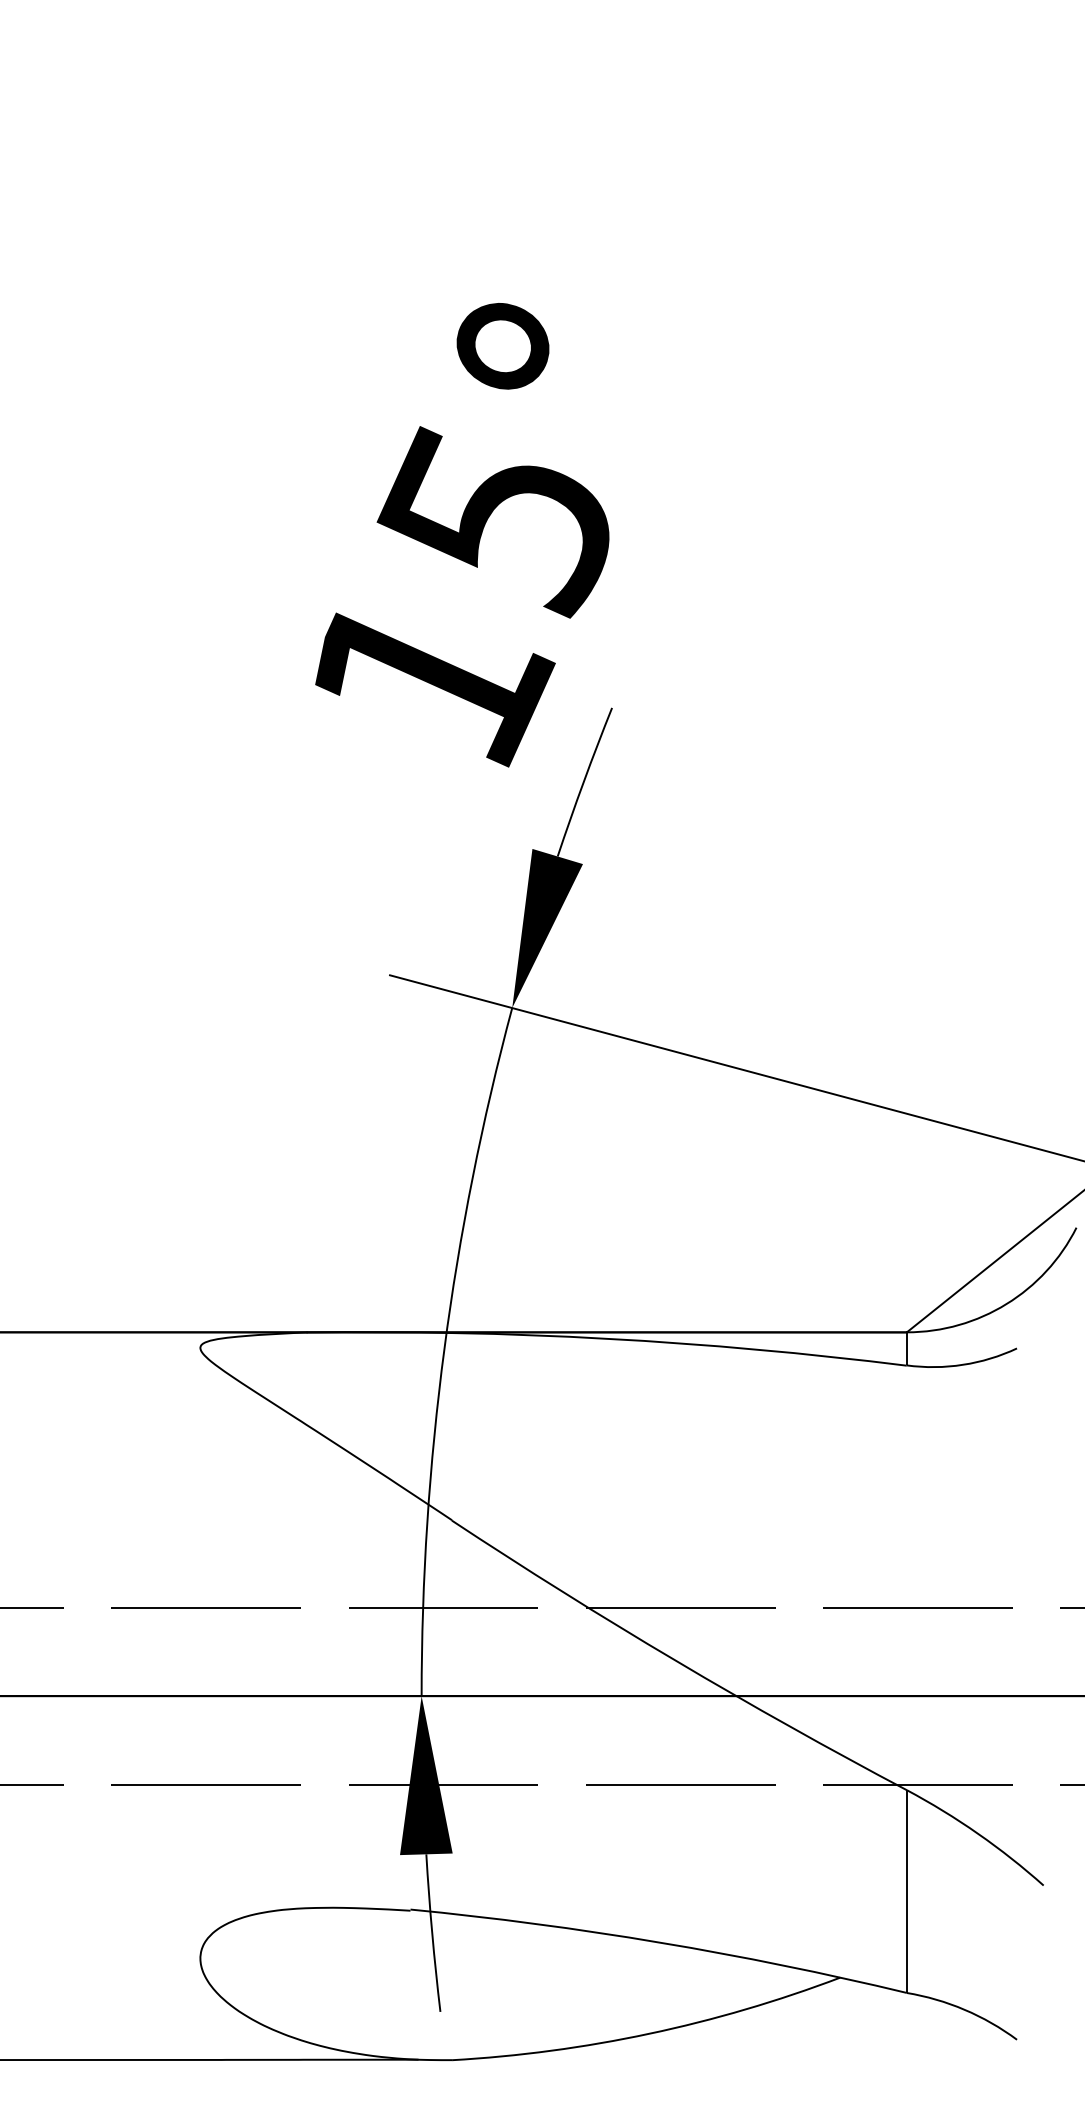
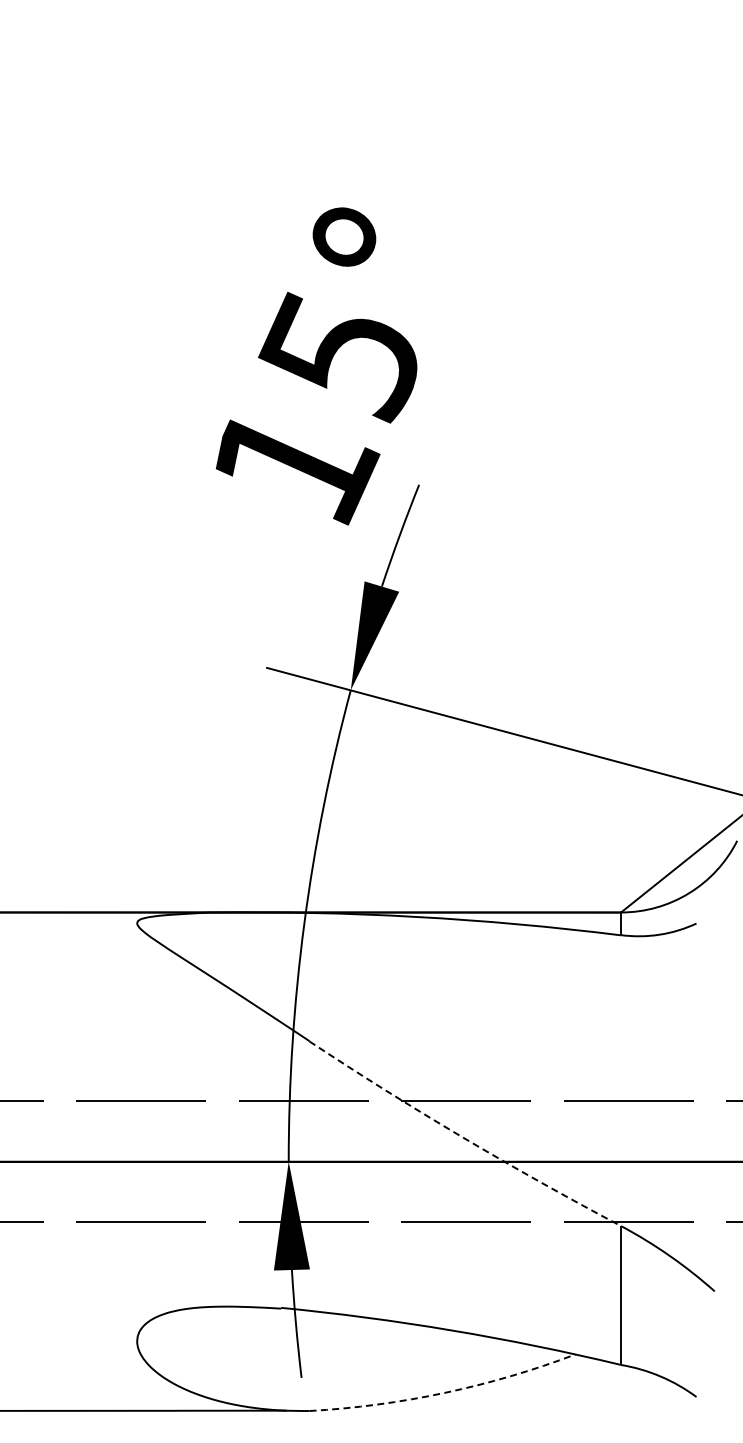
arc: (675, 1660) -> (462, 1137), solid -> dashed
arc: (649, 2033) -> (444, 1392), solid -> dashed

